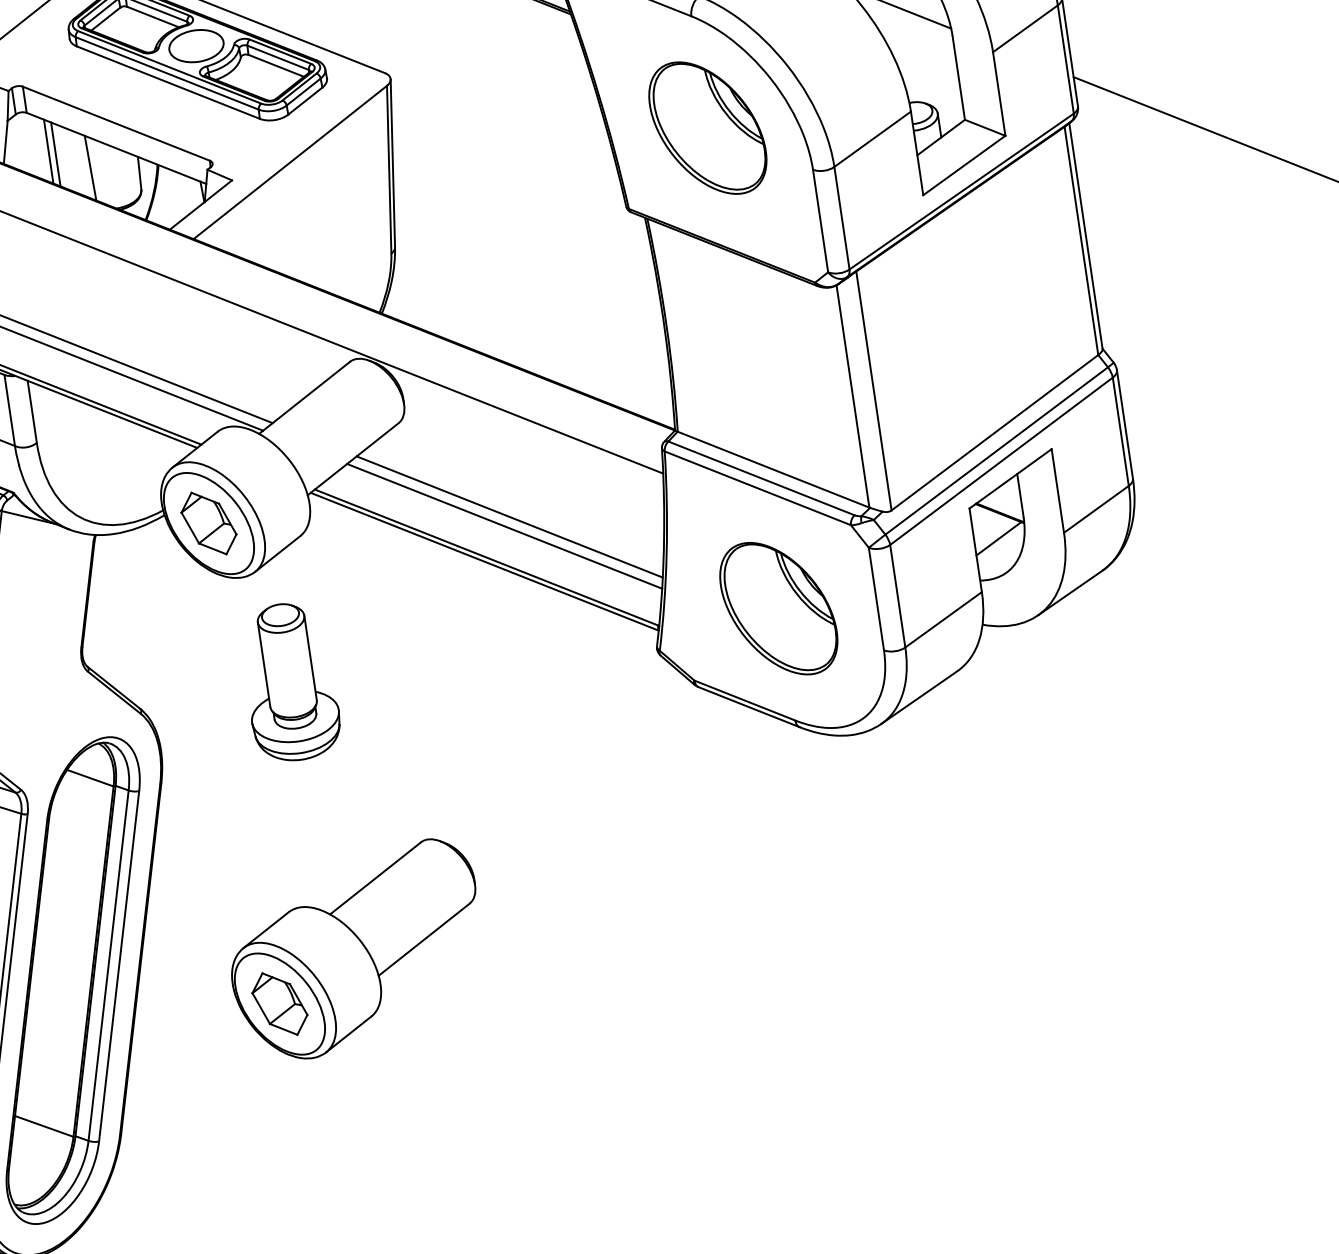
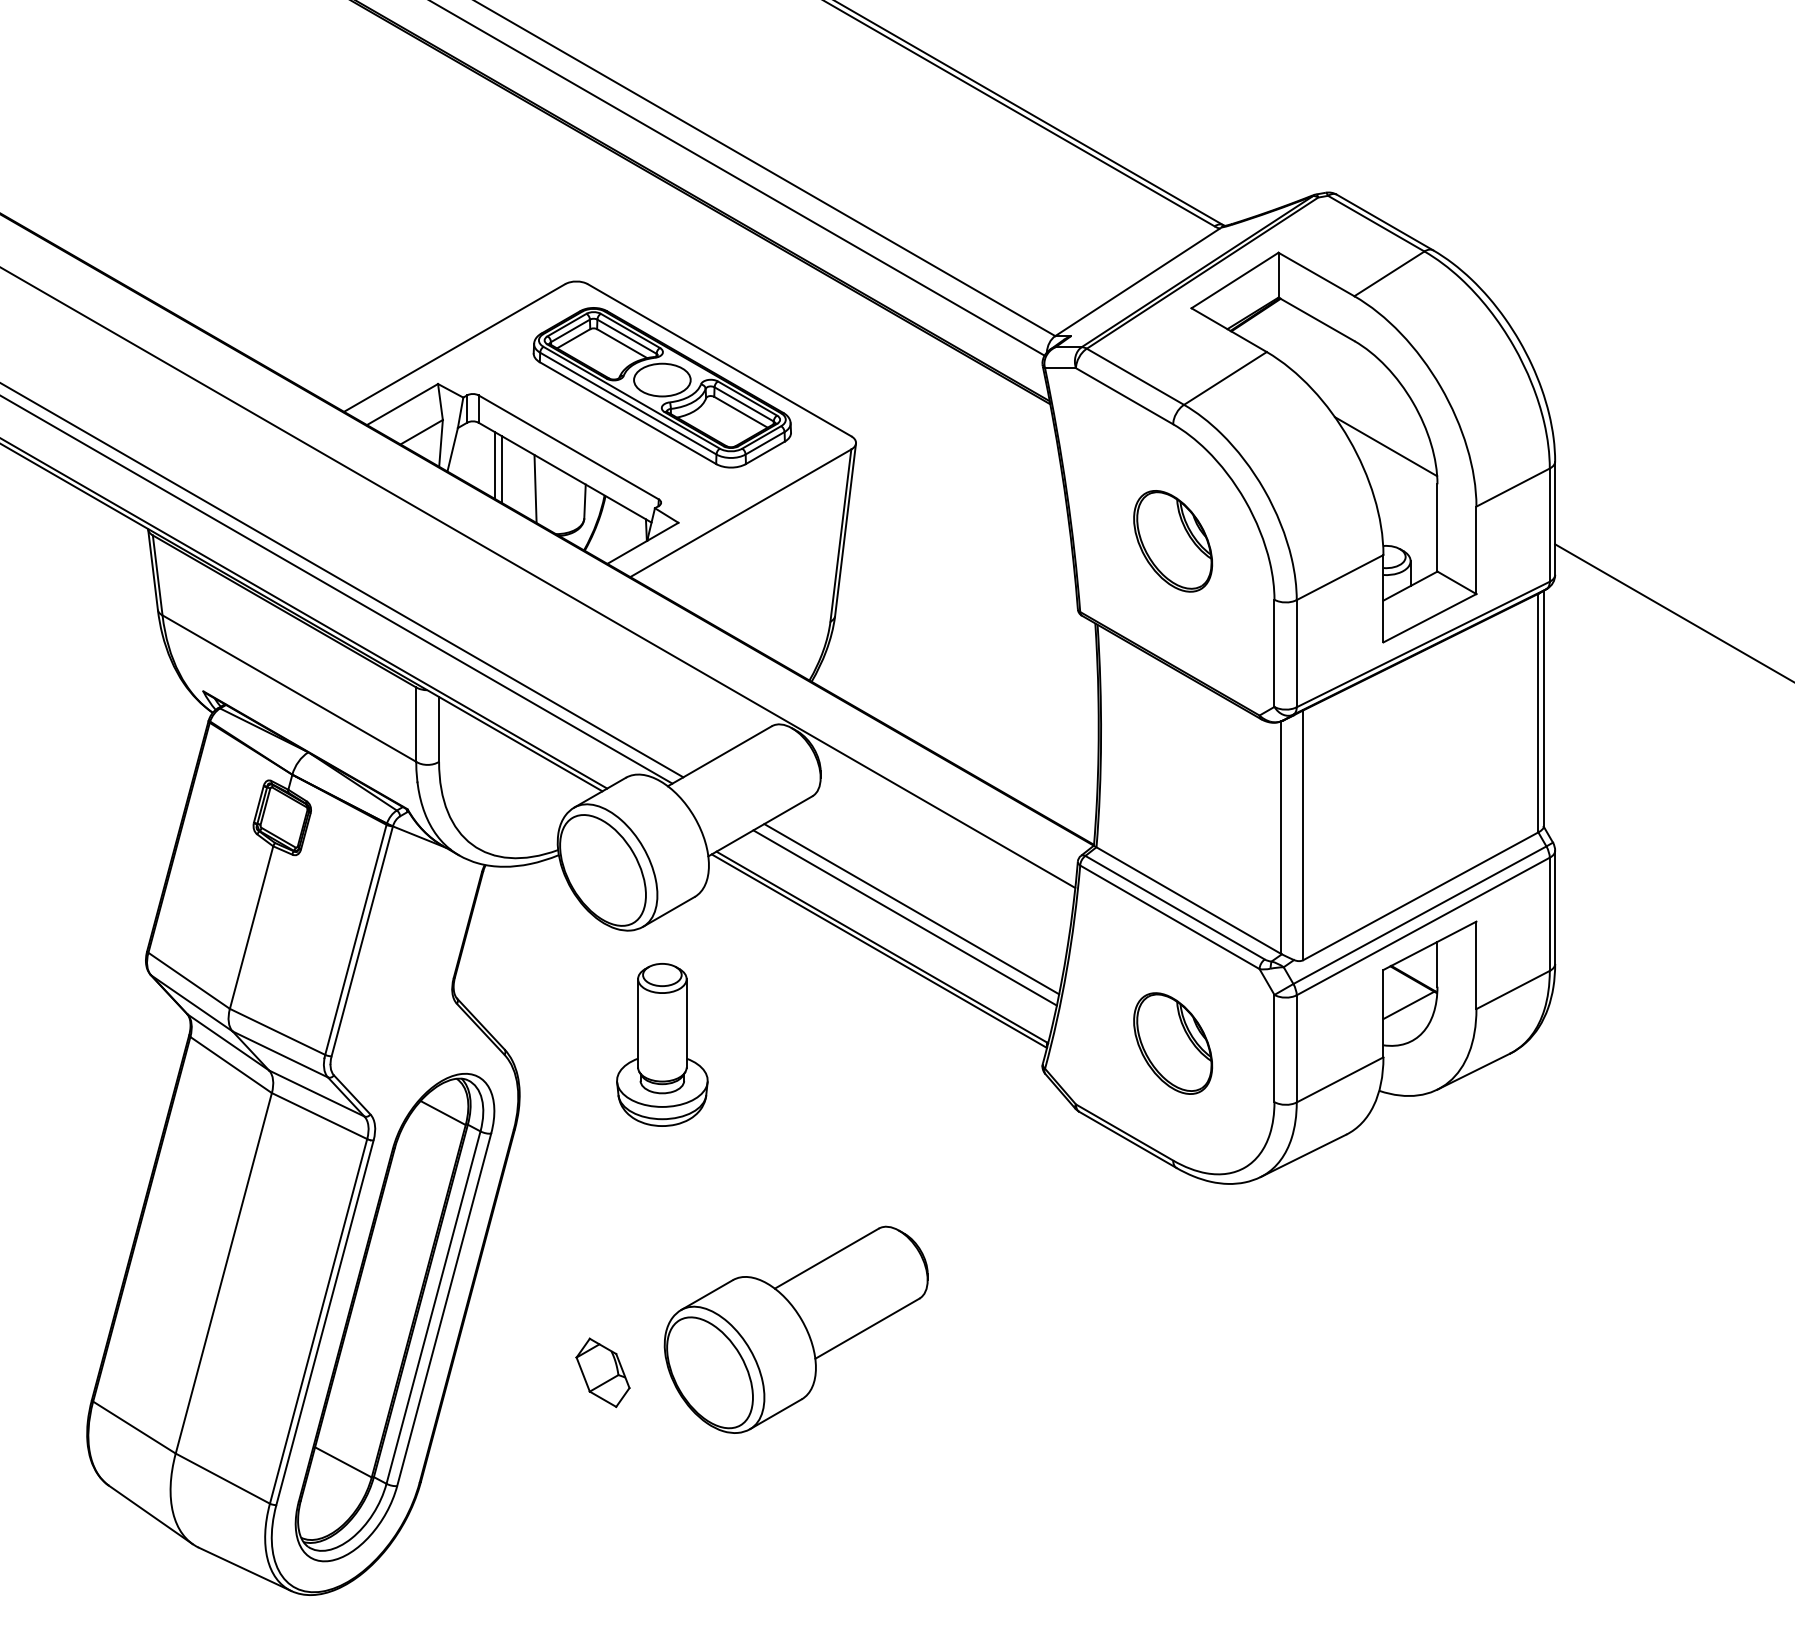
part: (707, 128) -> (1172, 541), size x0.7
part: (208, 523) -> (602, 870), removed
part: (778, 608) -> (1172, 1043), size x0.7
part: (355, 950) -> (795, 1329), moved

